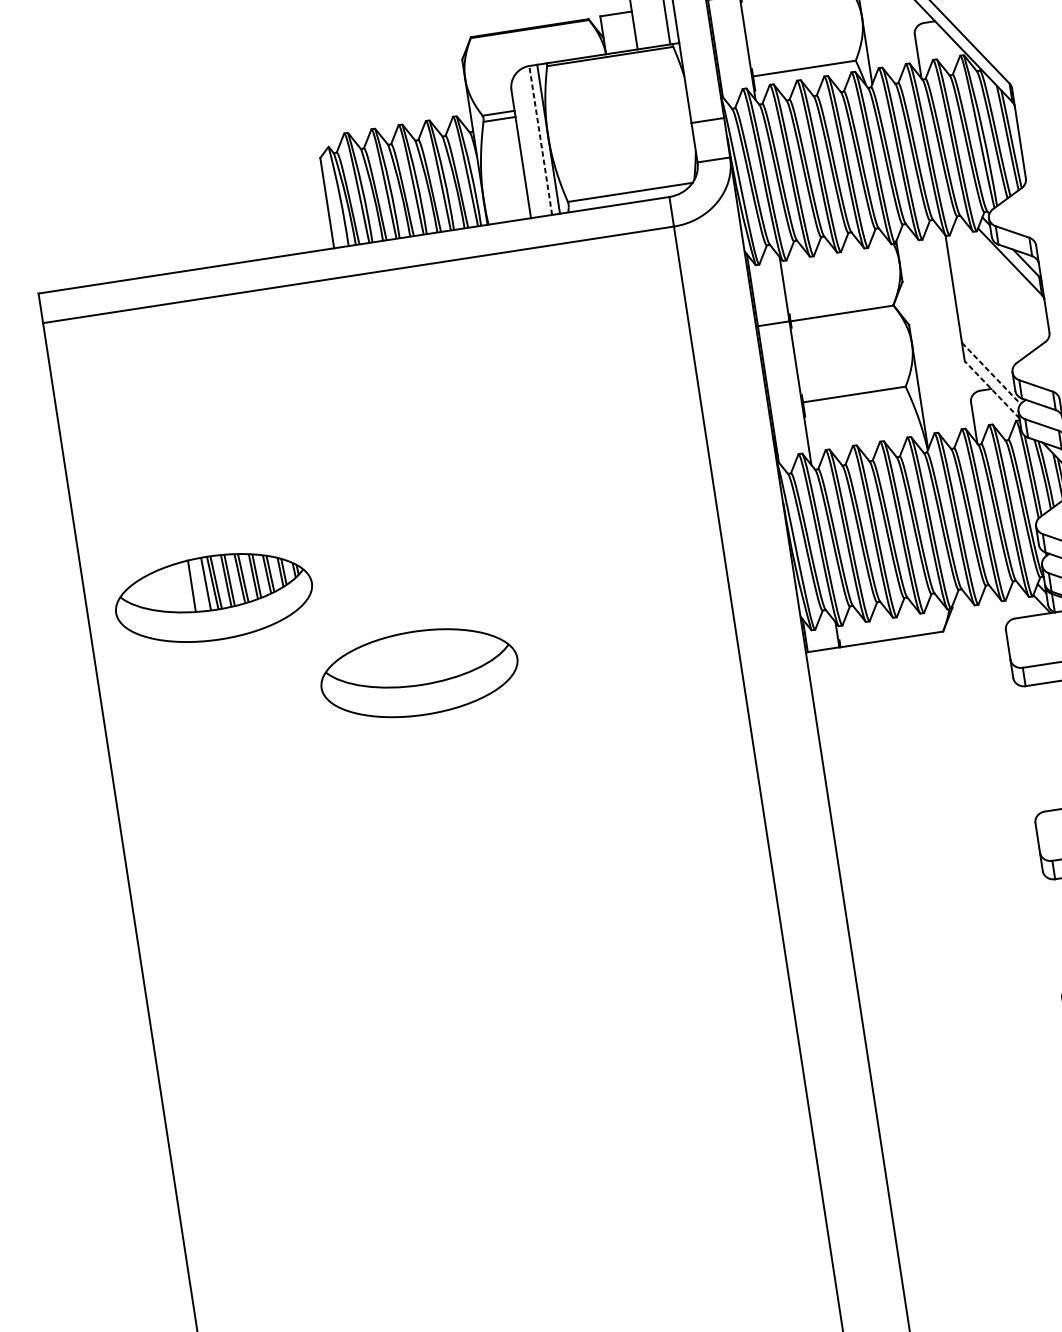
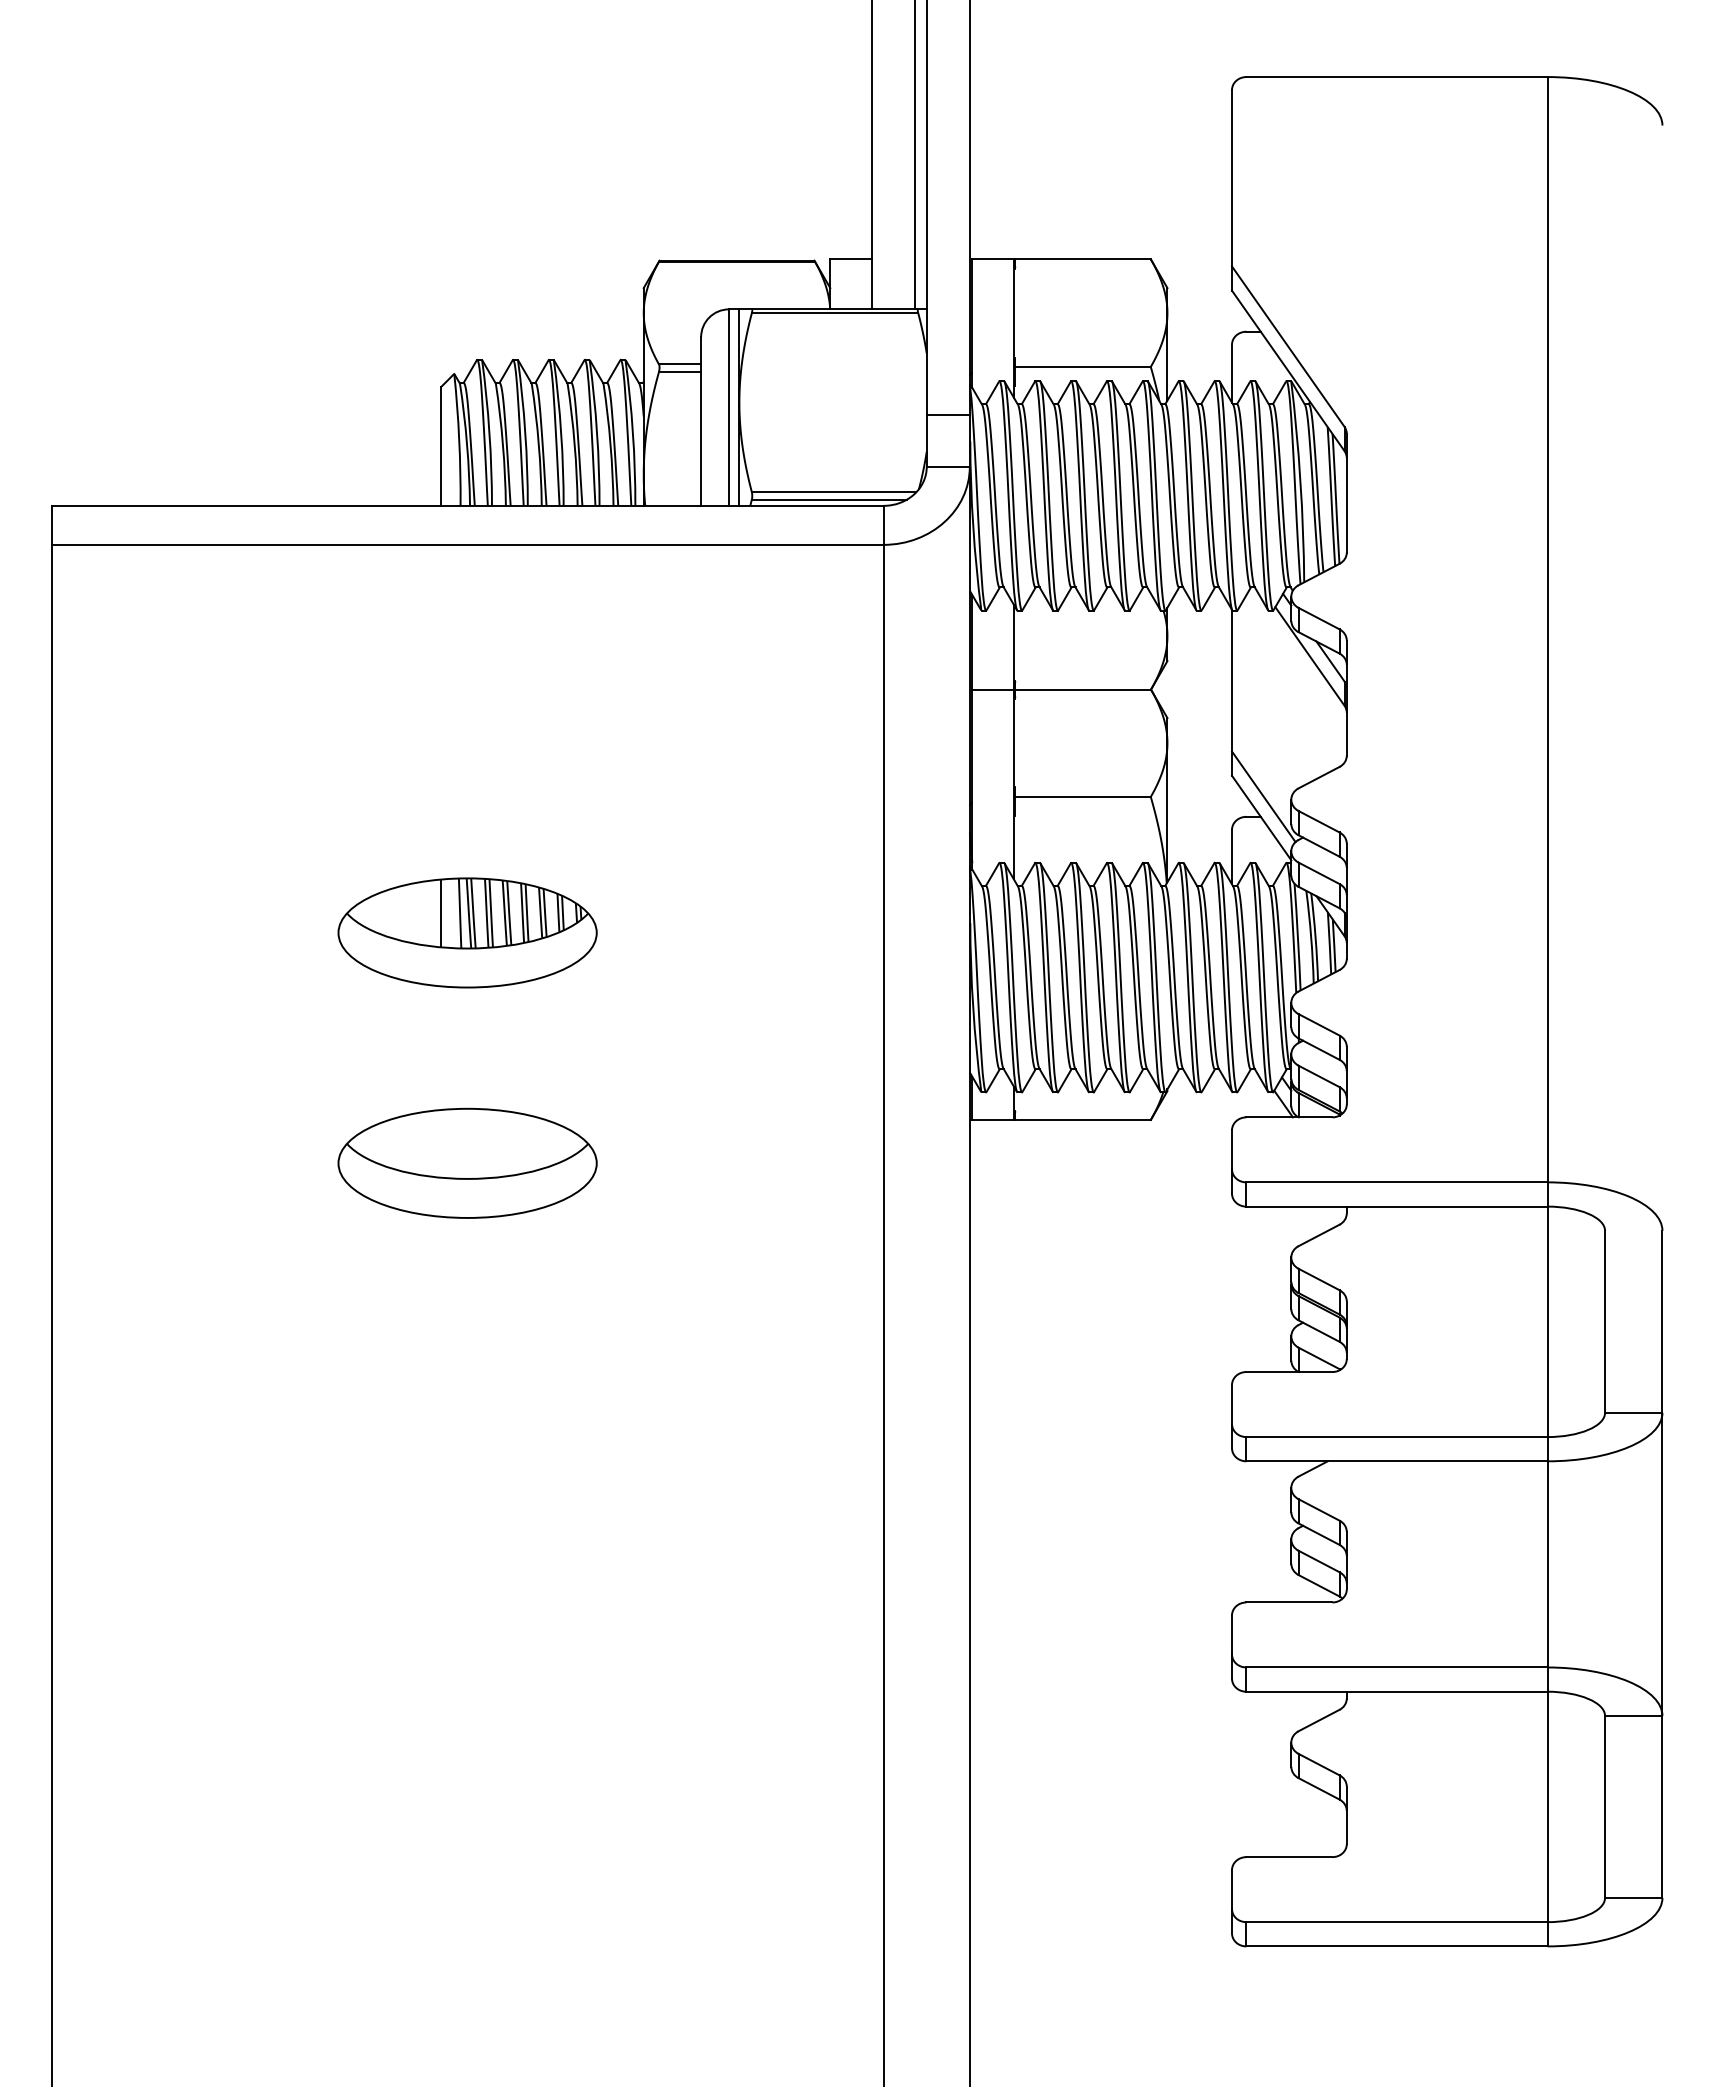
line: (540, 140) -> (728, 407), dashed -> solid
line: (627, 198) -> (829, 499), added
line: (991, 373) -> (1264, 797), dashed -> solid
line: (992, 390) -> (1261, 818), dashed -> solid
part: (213, 597) -> (467, 932), moved
part: (419, 672) -> (467, 1162), moved

